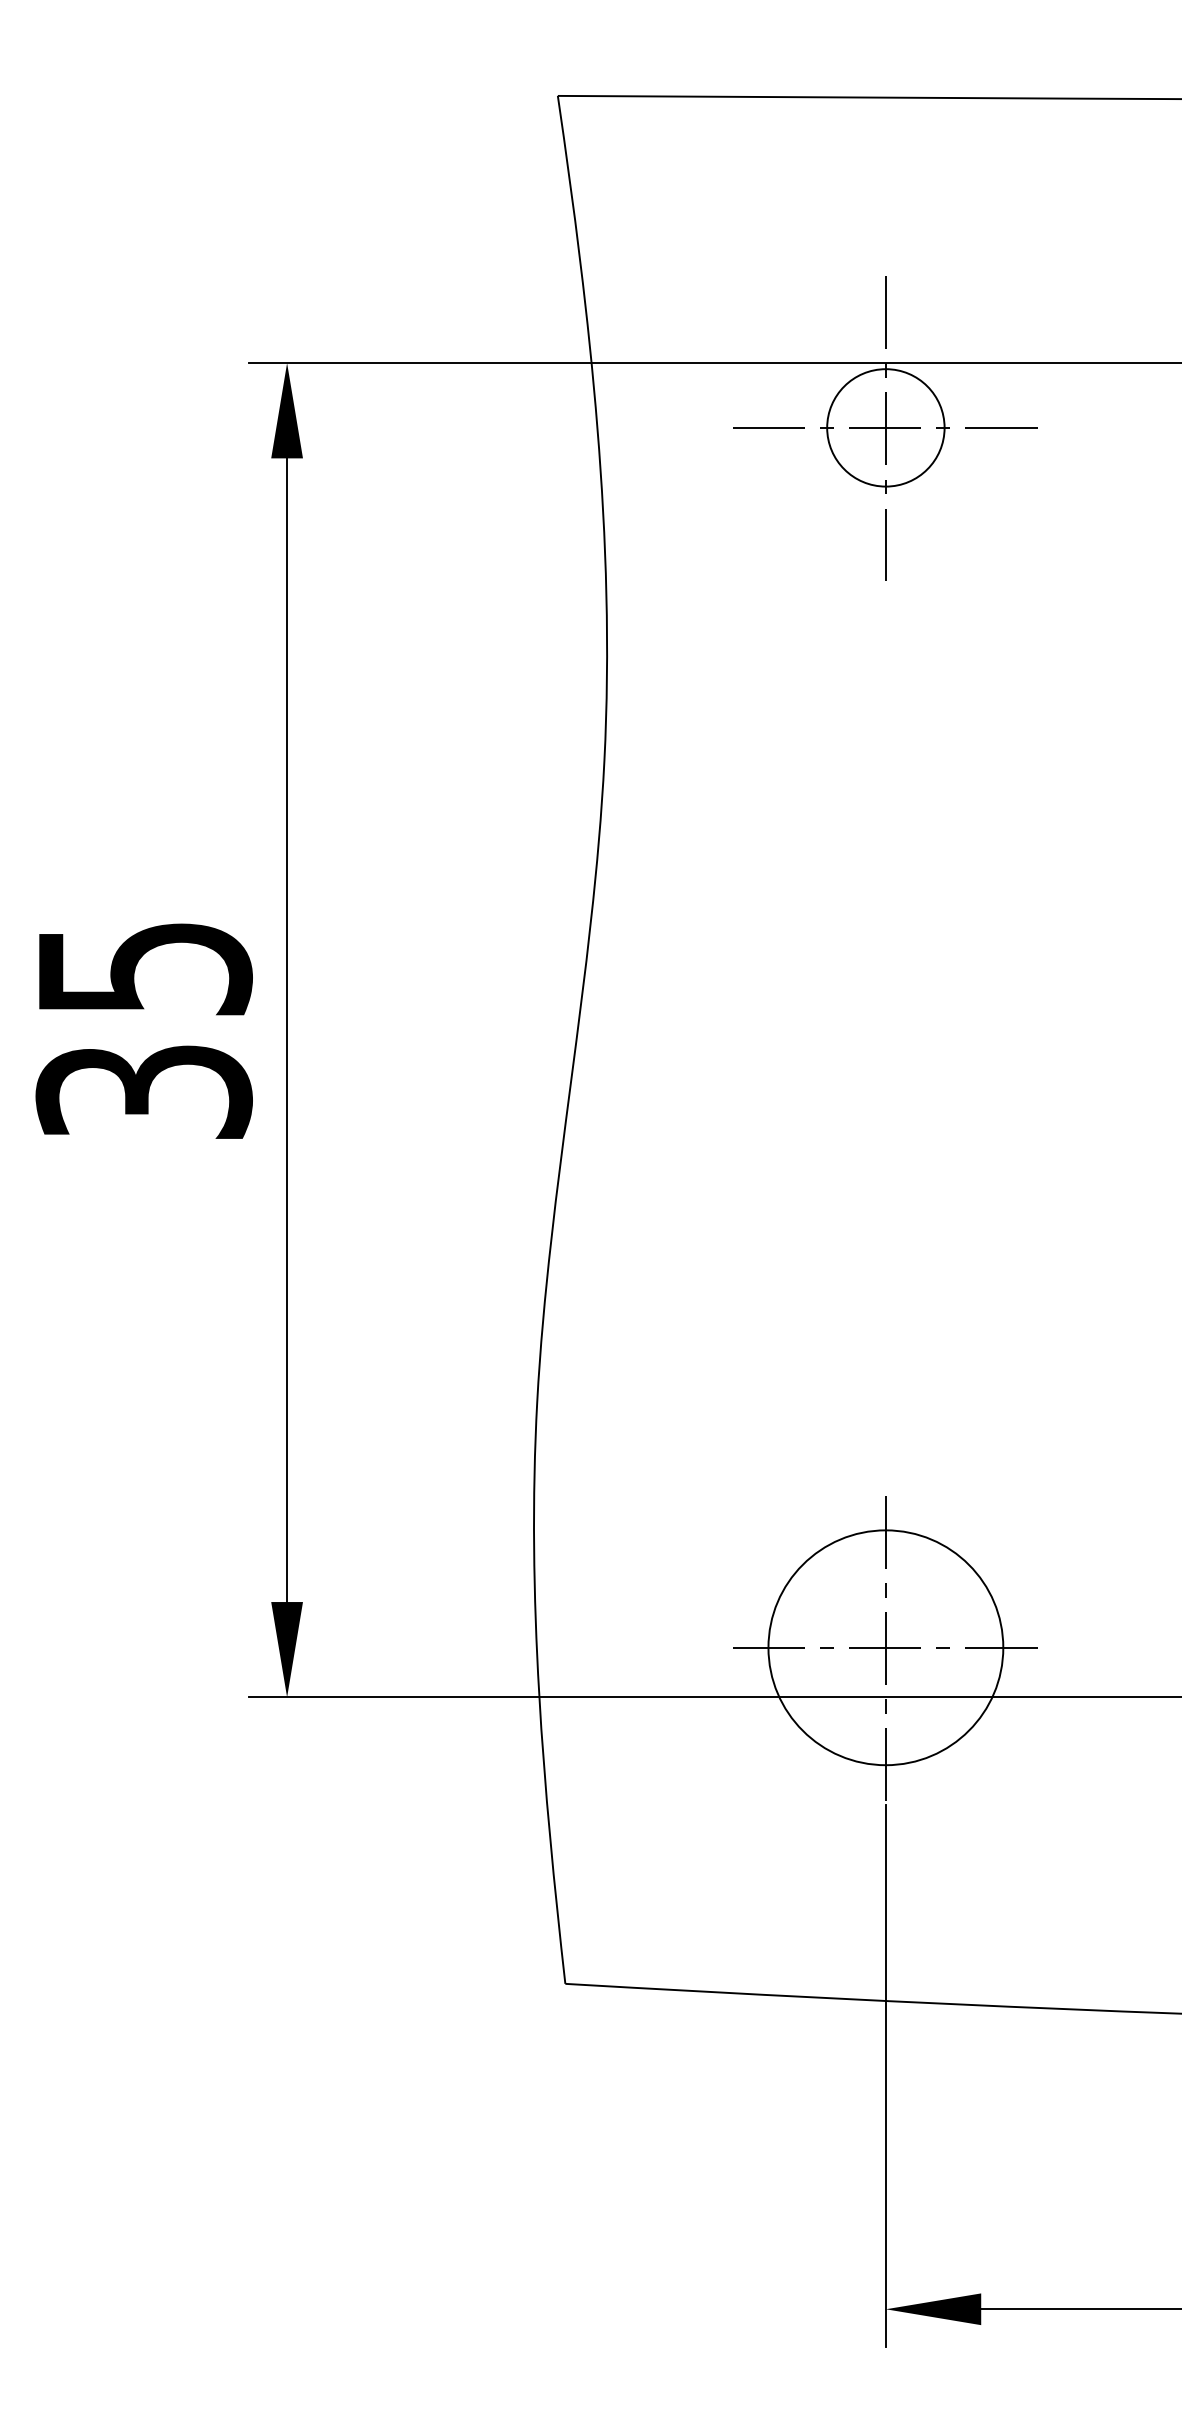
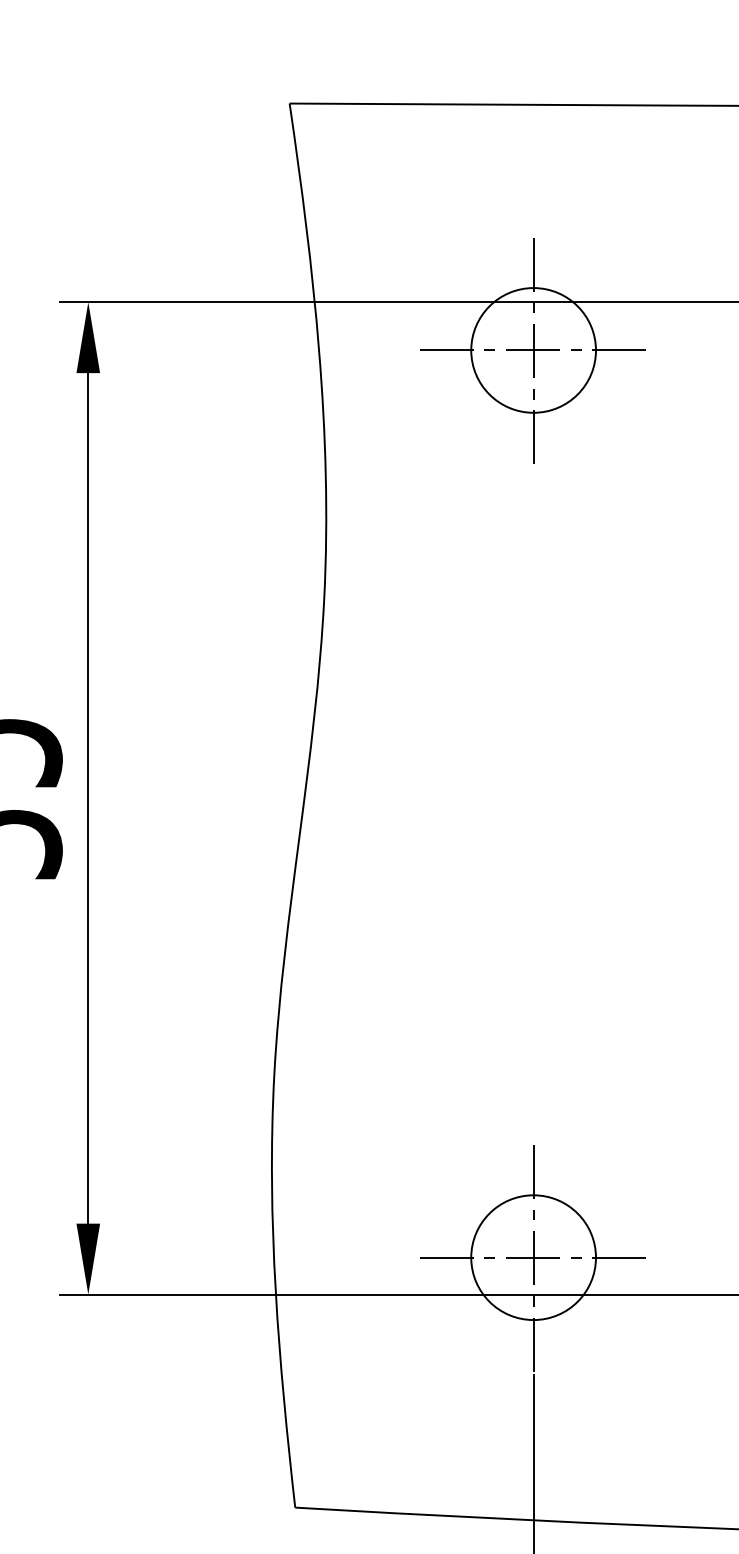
circle: (885, 427) -> (533, 350), size x1.43
circle: (885, 1647) -> (533, 1257), size x0.71

